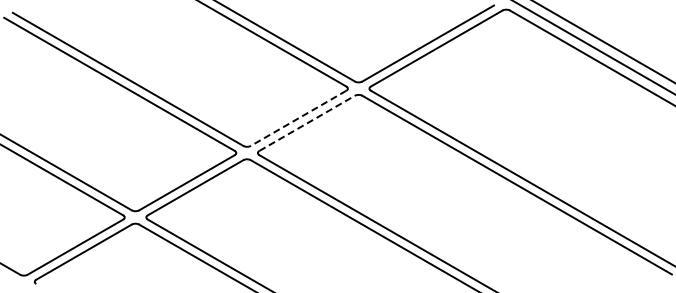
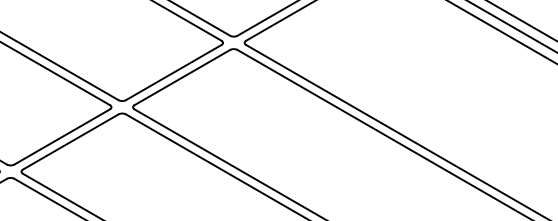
line: (298, 118) -> (173, 72), dashed -> solid
line: (307, 123) -> (182, 77), dashed -> solid

